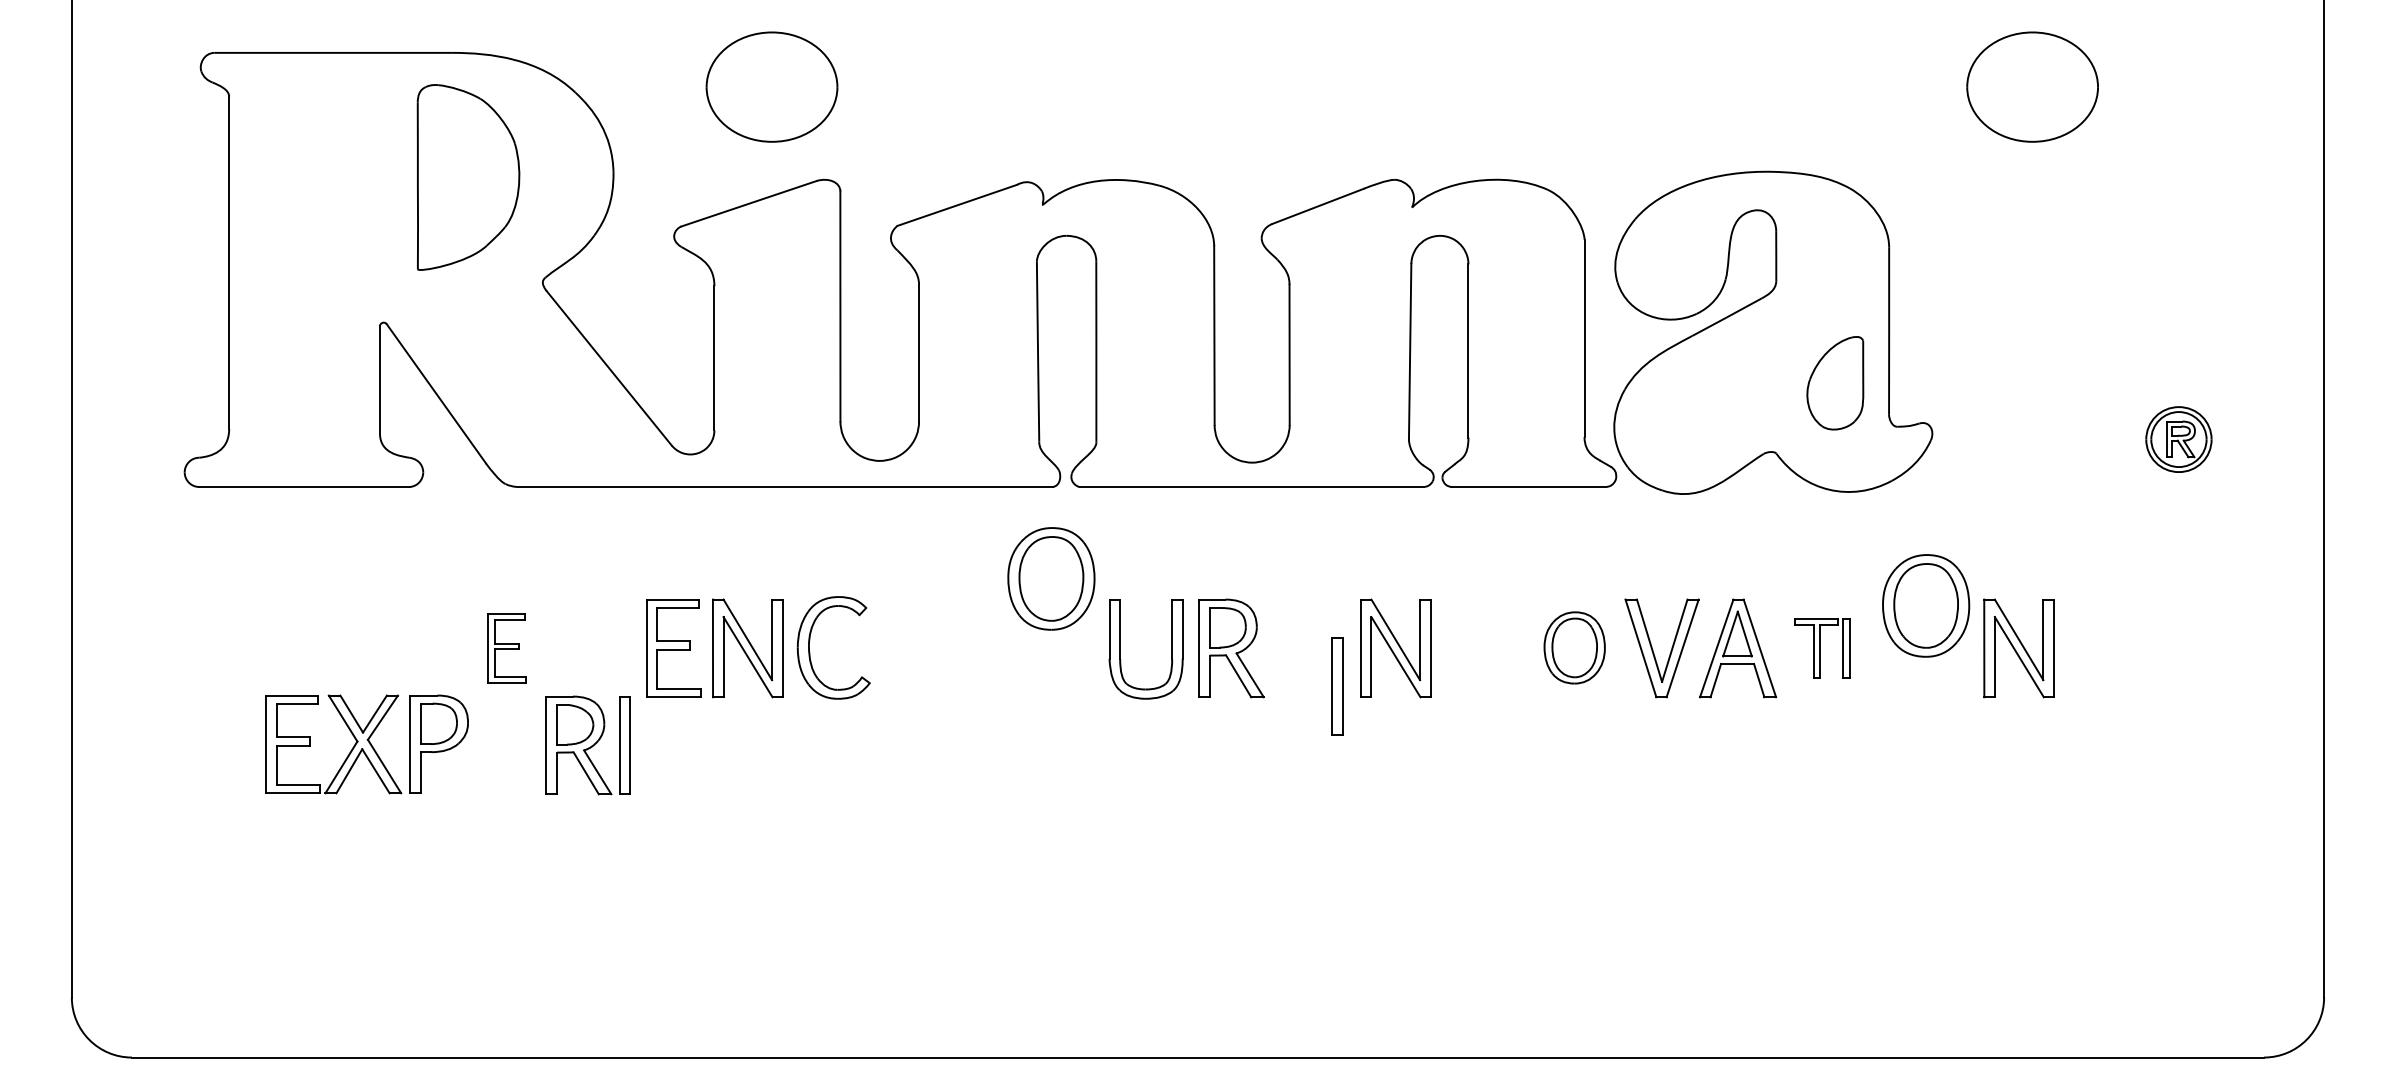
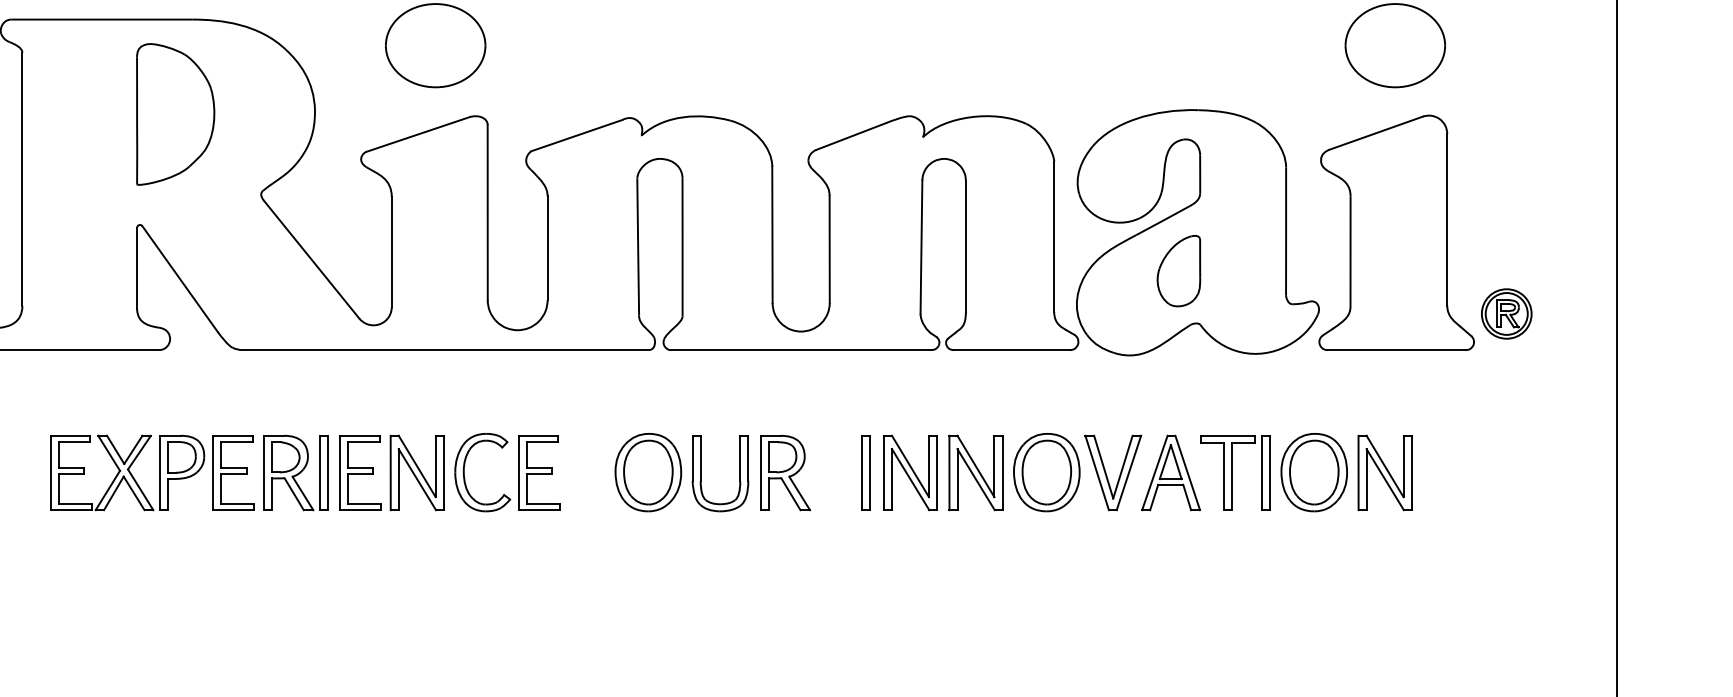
part: (468, 177) -> (175, 114), moved
part: (2033, 332) -> (1396, 232), added
part: (1835, 383) -> (1179, 271), moved
part: (1051, 578) -> (648, 472), moved
part: (1926, 605) -> (1314, 472), moved
part: (1574, 647) -> (1046, 472), size x1.43
part: (506, 648) -> (233, 473), size x1.43
part: (907, 648) -> (538, 473), added
part: (1481, 648) -> (975, 473), added
part: (1822, 648) -> (1235, 473), size x1.67
part: (1337, 686) -> (866, 473), moved
part: (366, 744) -> (126, 473), moved
part: (587, 745) -> (295, 473), moved

